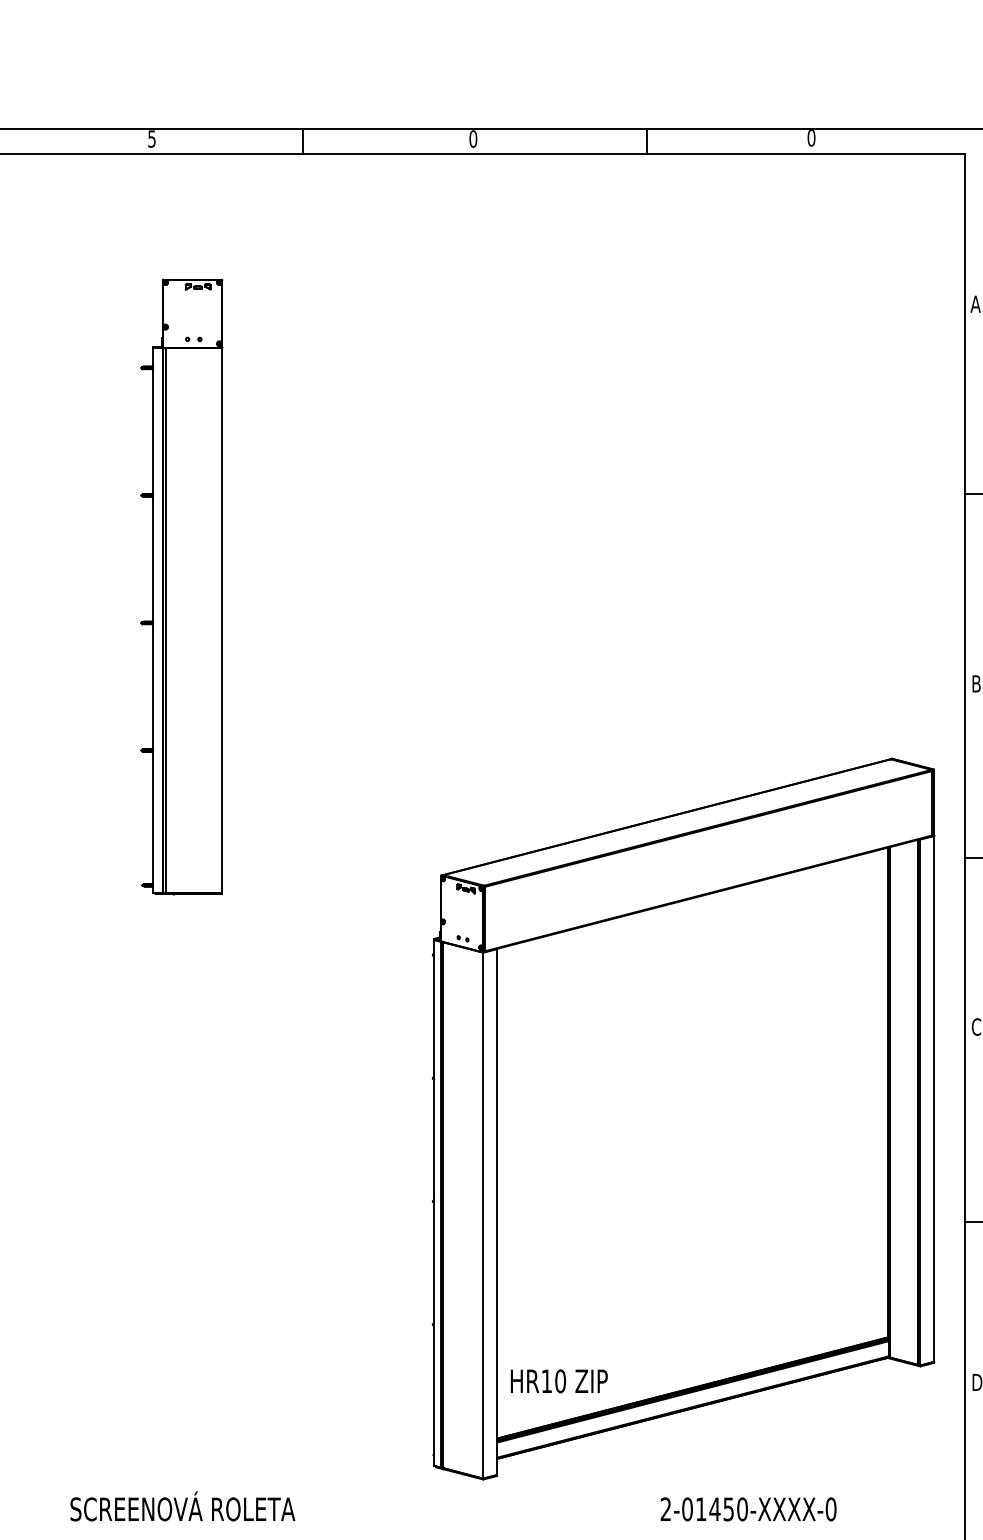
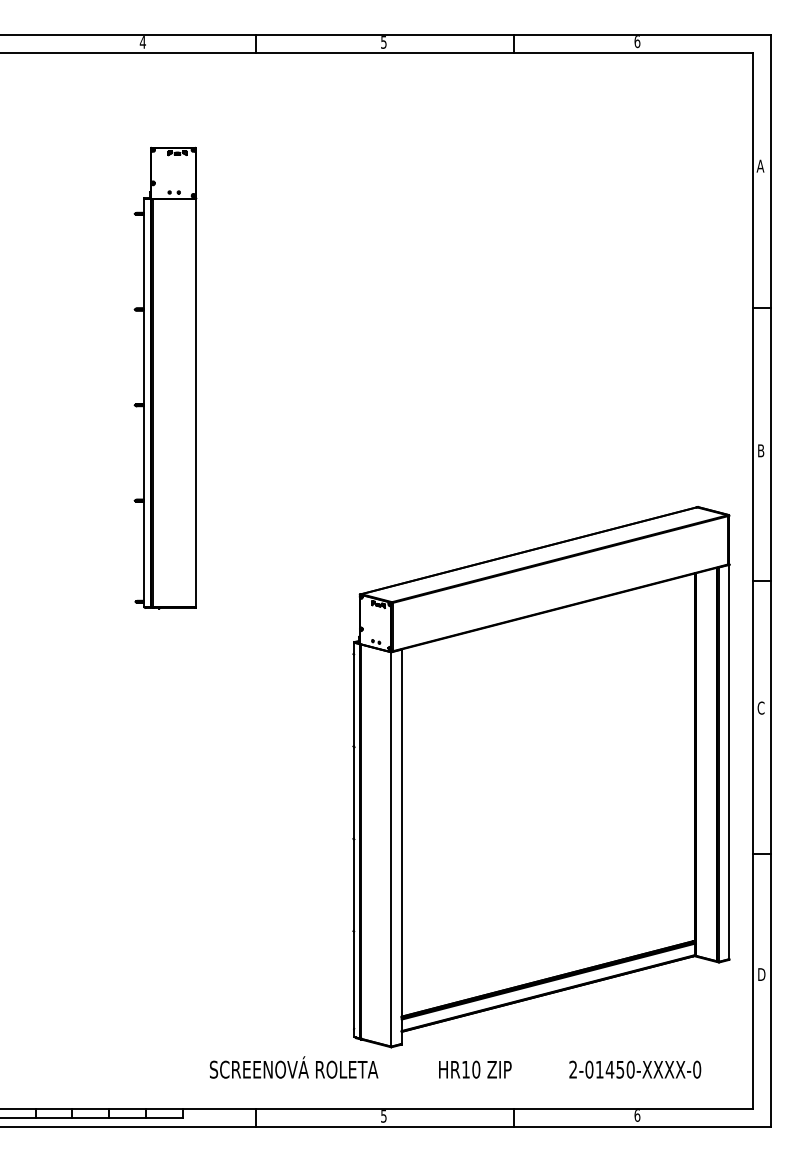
text: (811, 137) -> (637, 41), 0 -> 6
text: (151, 139) -> (142, 42), 5 -> 4
text: (472, 139) -> (383, 42), 0 -> 5
text: (559, 1381) -> (475, 1069), moved
text: (182, 1506) -> (293, 1067), moved
text: (748, 1509) -> (635, 1069), moved

